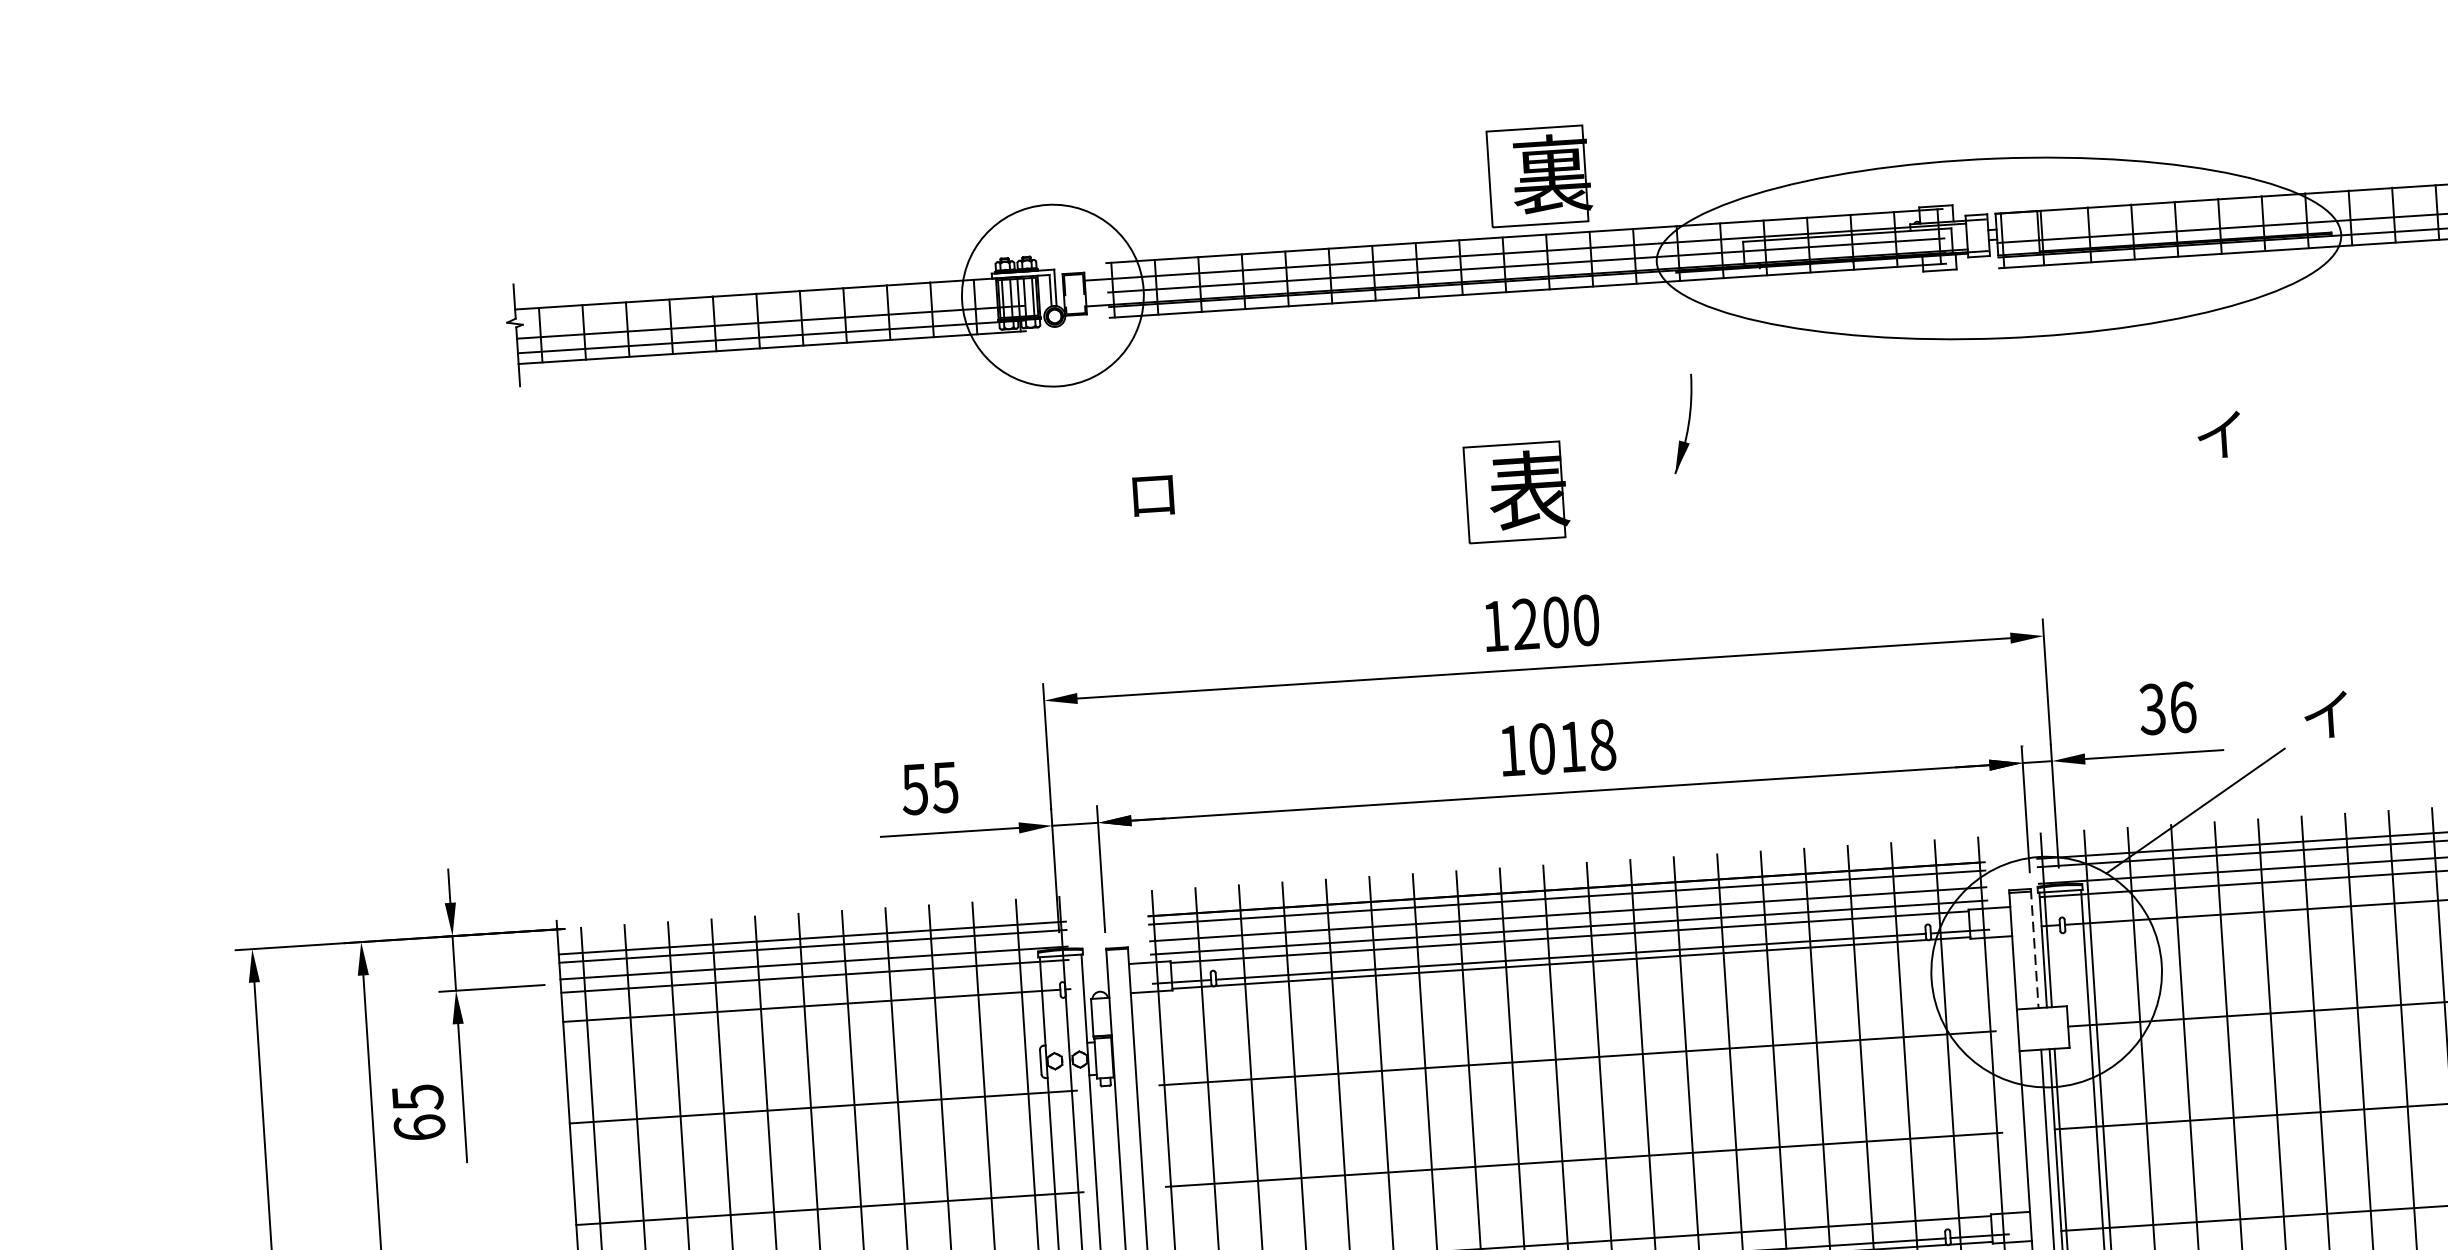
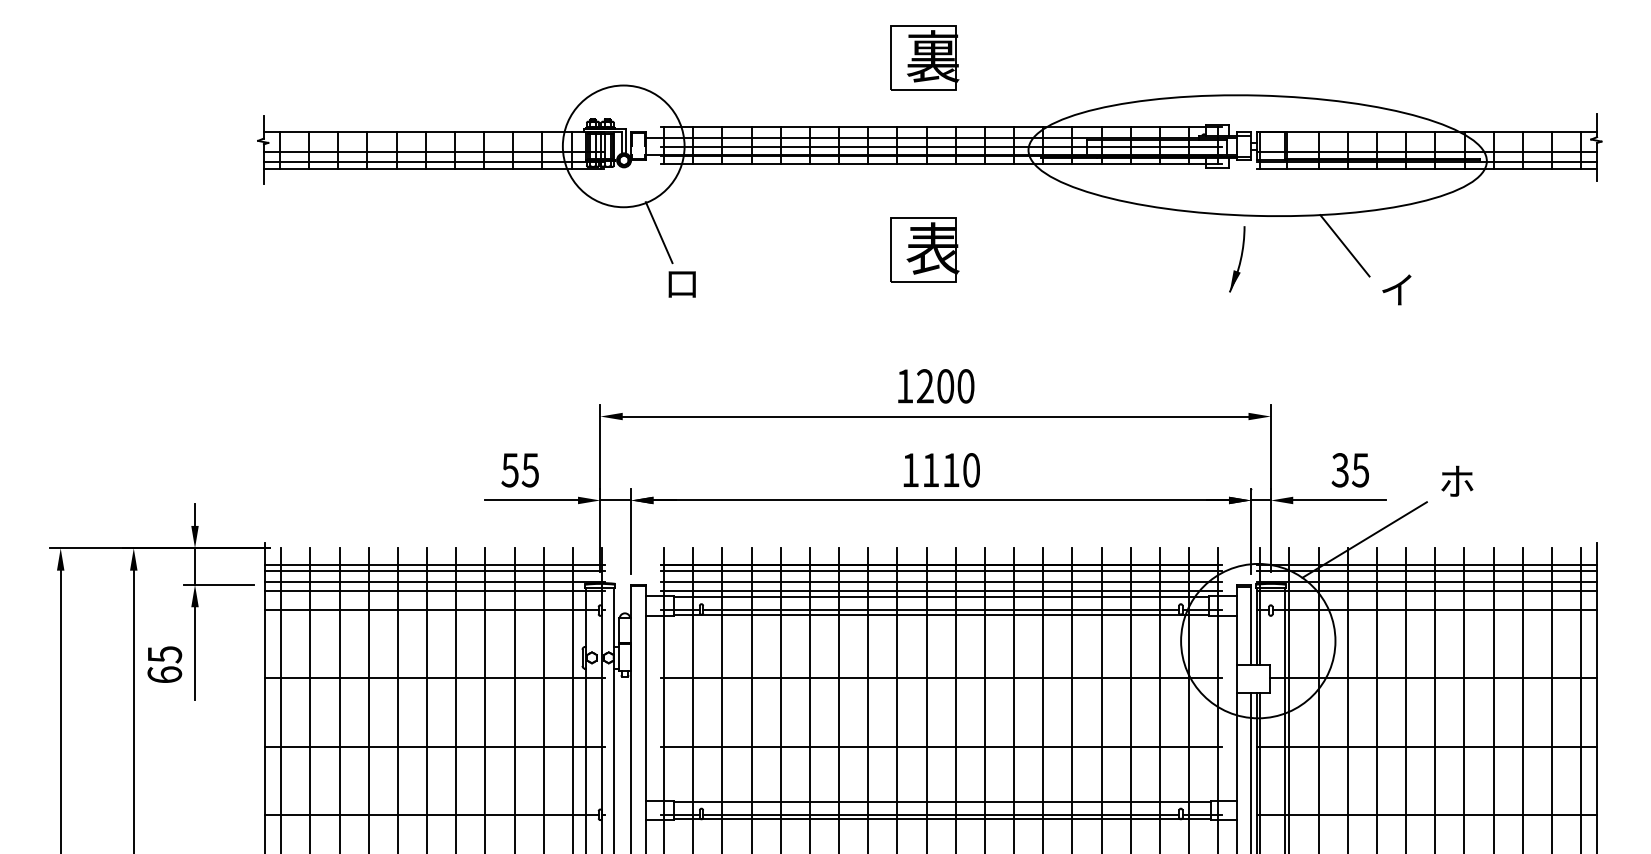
part: (1538, 176) -> (924, 57), moved
line: (2137, 373) -> (1344, 245), added
line: (1113, 420) -> (658, 232), added
part: (1683, 424) -> (1237, 259), moved
part: (1515, 491) -> (924, 249), moved
text: (2182, 707) -> (1360, 470), 36 -> 35
text: (2328, 713) -> (1457, 480), イ -> ホ
text: (1572, 747) -> (951, 470), 1018 -> 1110
line: (2034, 947) -> (1251, 624), dashed -> solid

